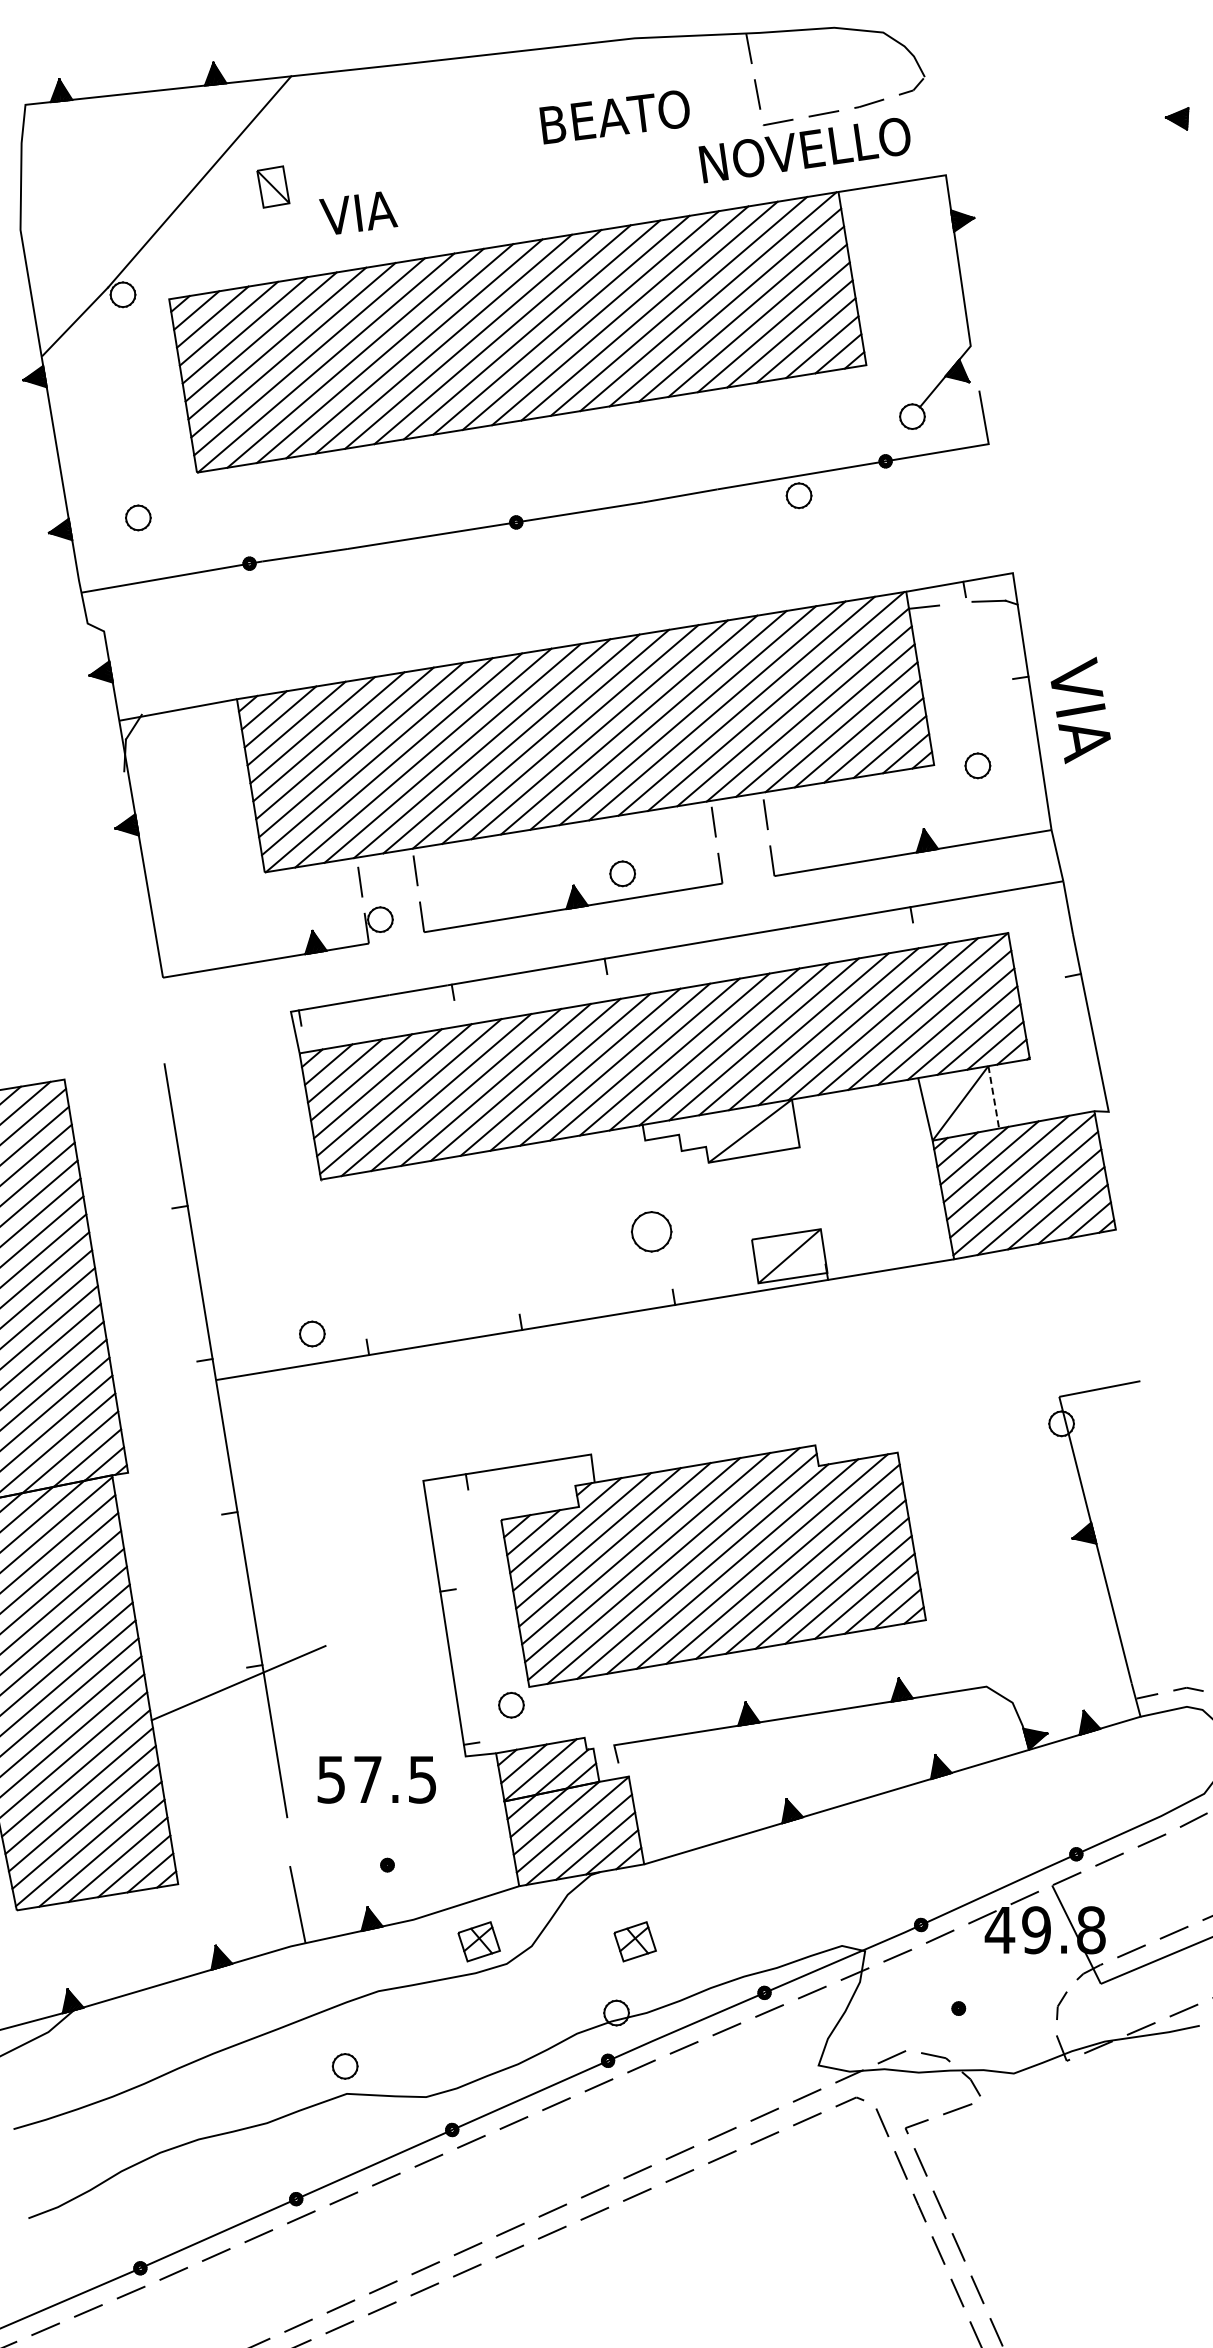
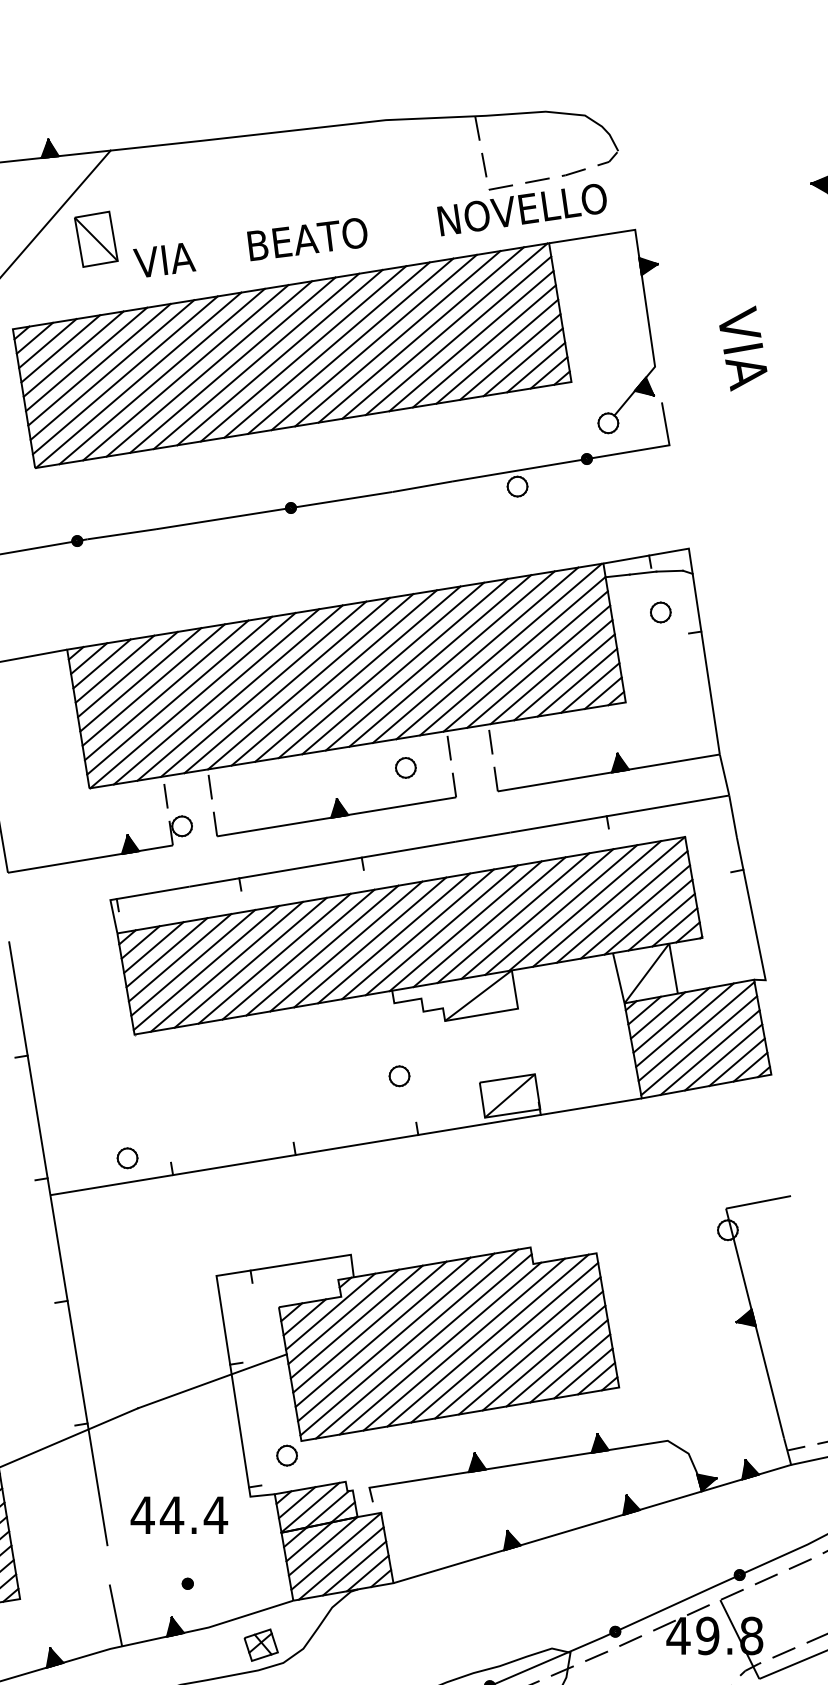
text: (614, 117) -> (307, 239), moved
part: (273, 186) -> (96, 238), size x1.67
line: (955, 603) -> (642, 572), added
text: (1080, 710) -> (743, 348), moved
part: (977, 765) -> (660, 612), moved
part: (622, 873) -> (405, 767), moved
line: (993, 1097) -> (673, 968), dashed -> solid
part: (651, 1231) -> (399, 1076), size x0.62
line: (418, 1612) -> (212, 1381), added
text: (376, 1779) -> (178, 1515), 57.5 -> 44.4
part: (634, 1941) -> (385, 1644), removed

